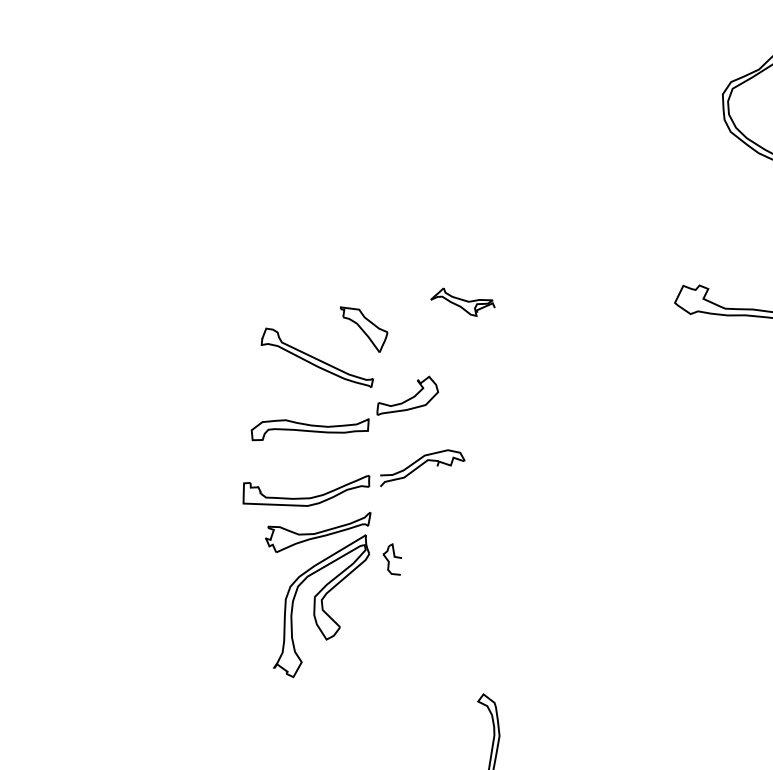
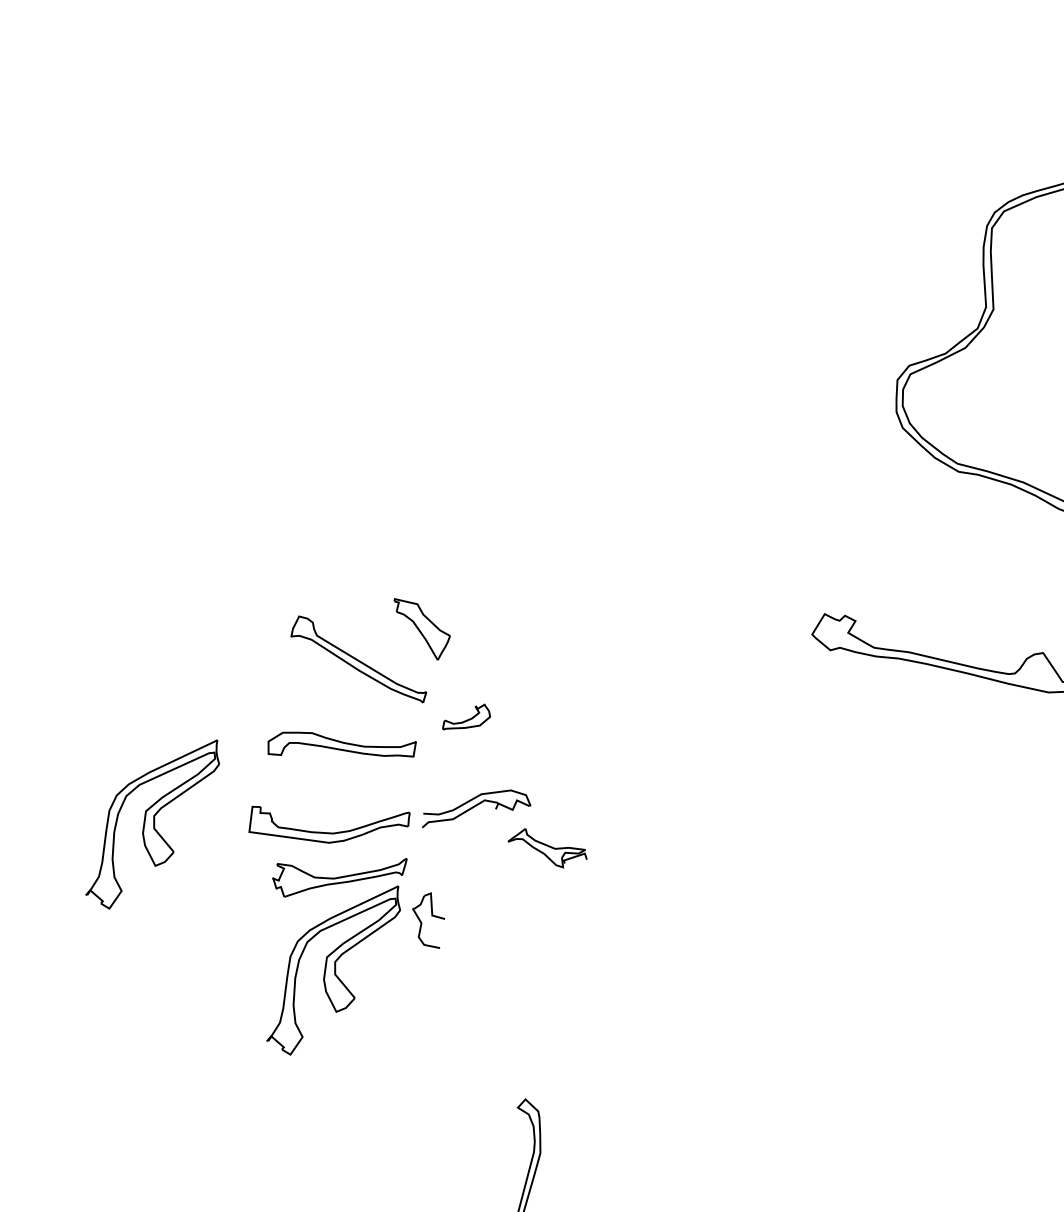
part: (462, 302) -> (547, 848), moved
part: (406, 394) -> (466, 716), size x0.6
part: (166, 505) -> (152, 824), added
part: (392, 559) -> (428, 920), size x1.4

